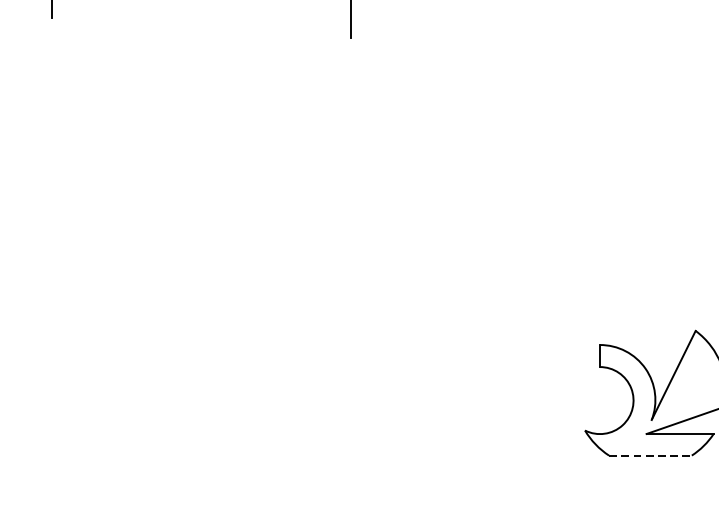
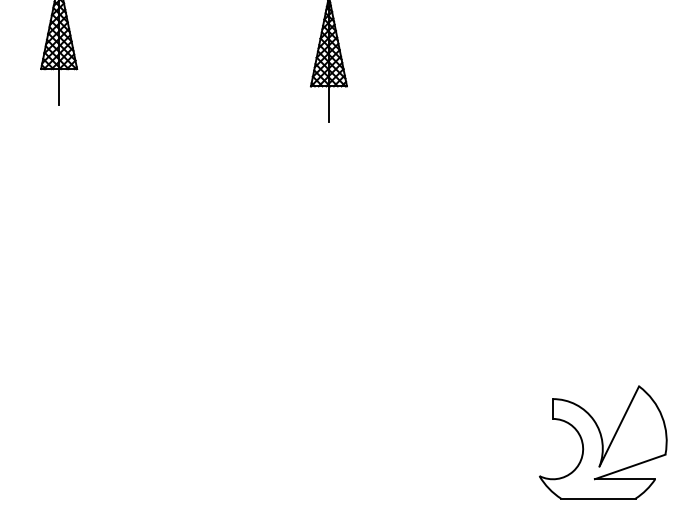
line: (650, 455) -> (598, 498), dashed -> solid

